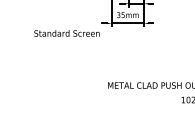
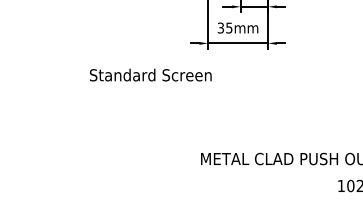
text: (66, 33) -> (149, 75), moved

